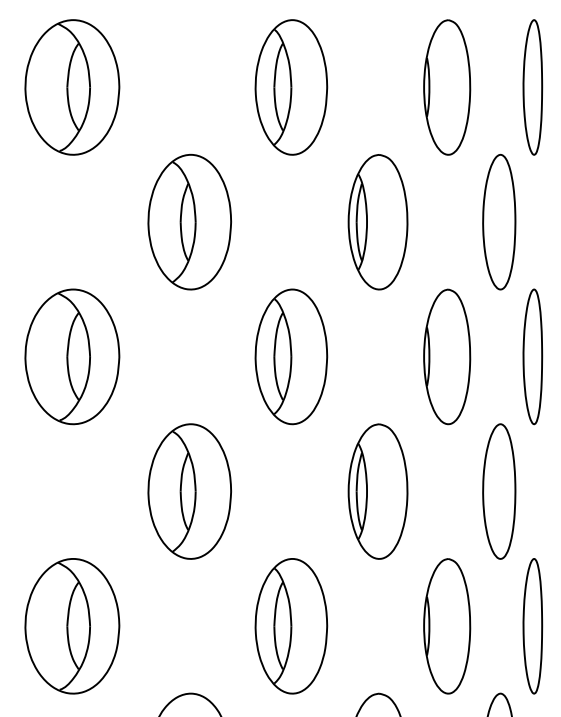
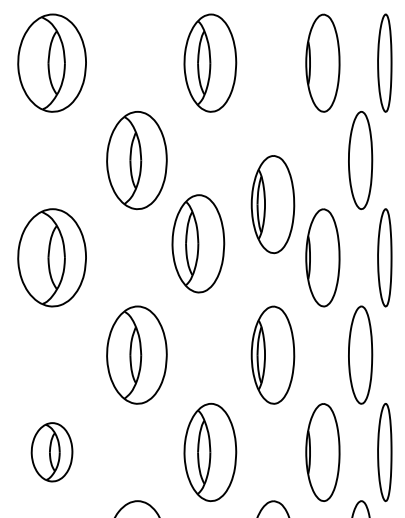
part: (377, 222) -> (272, 204), moved
part: (291, 356) -> (198, 243), moved
part: (71, 624) -> (51, 451), size x0.6

